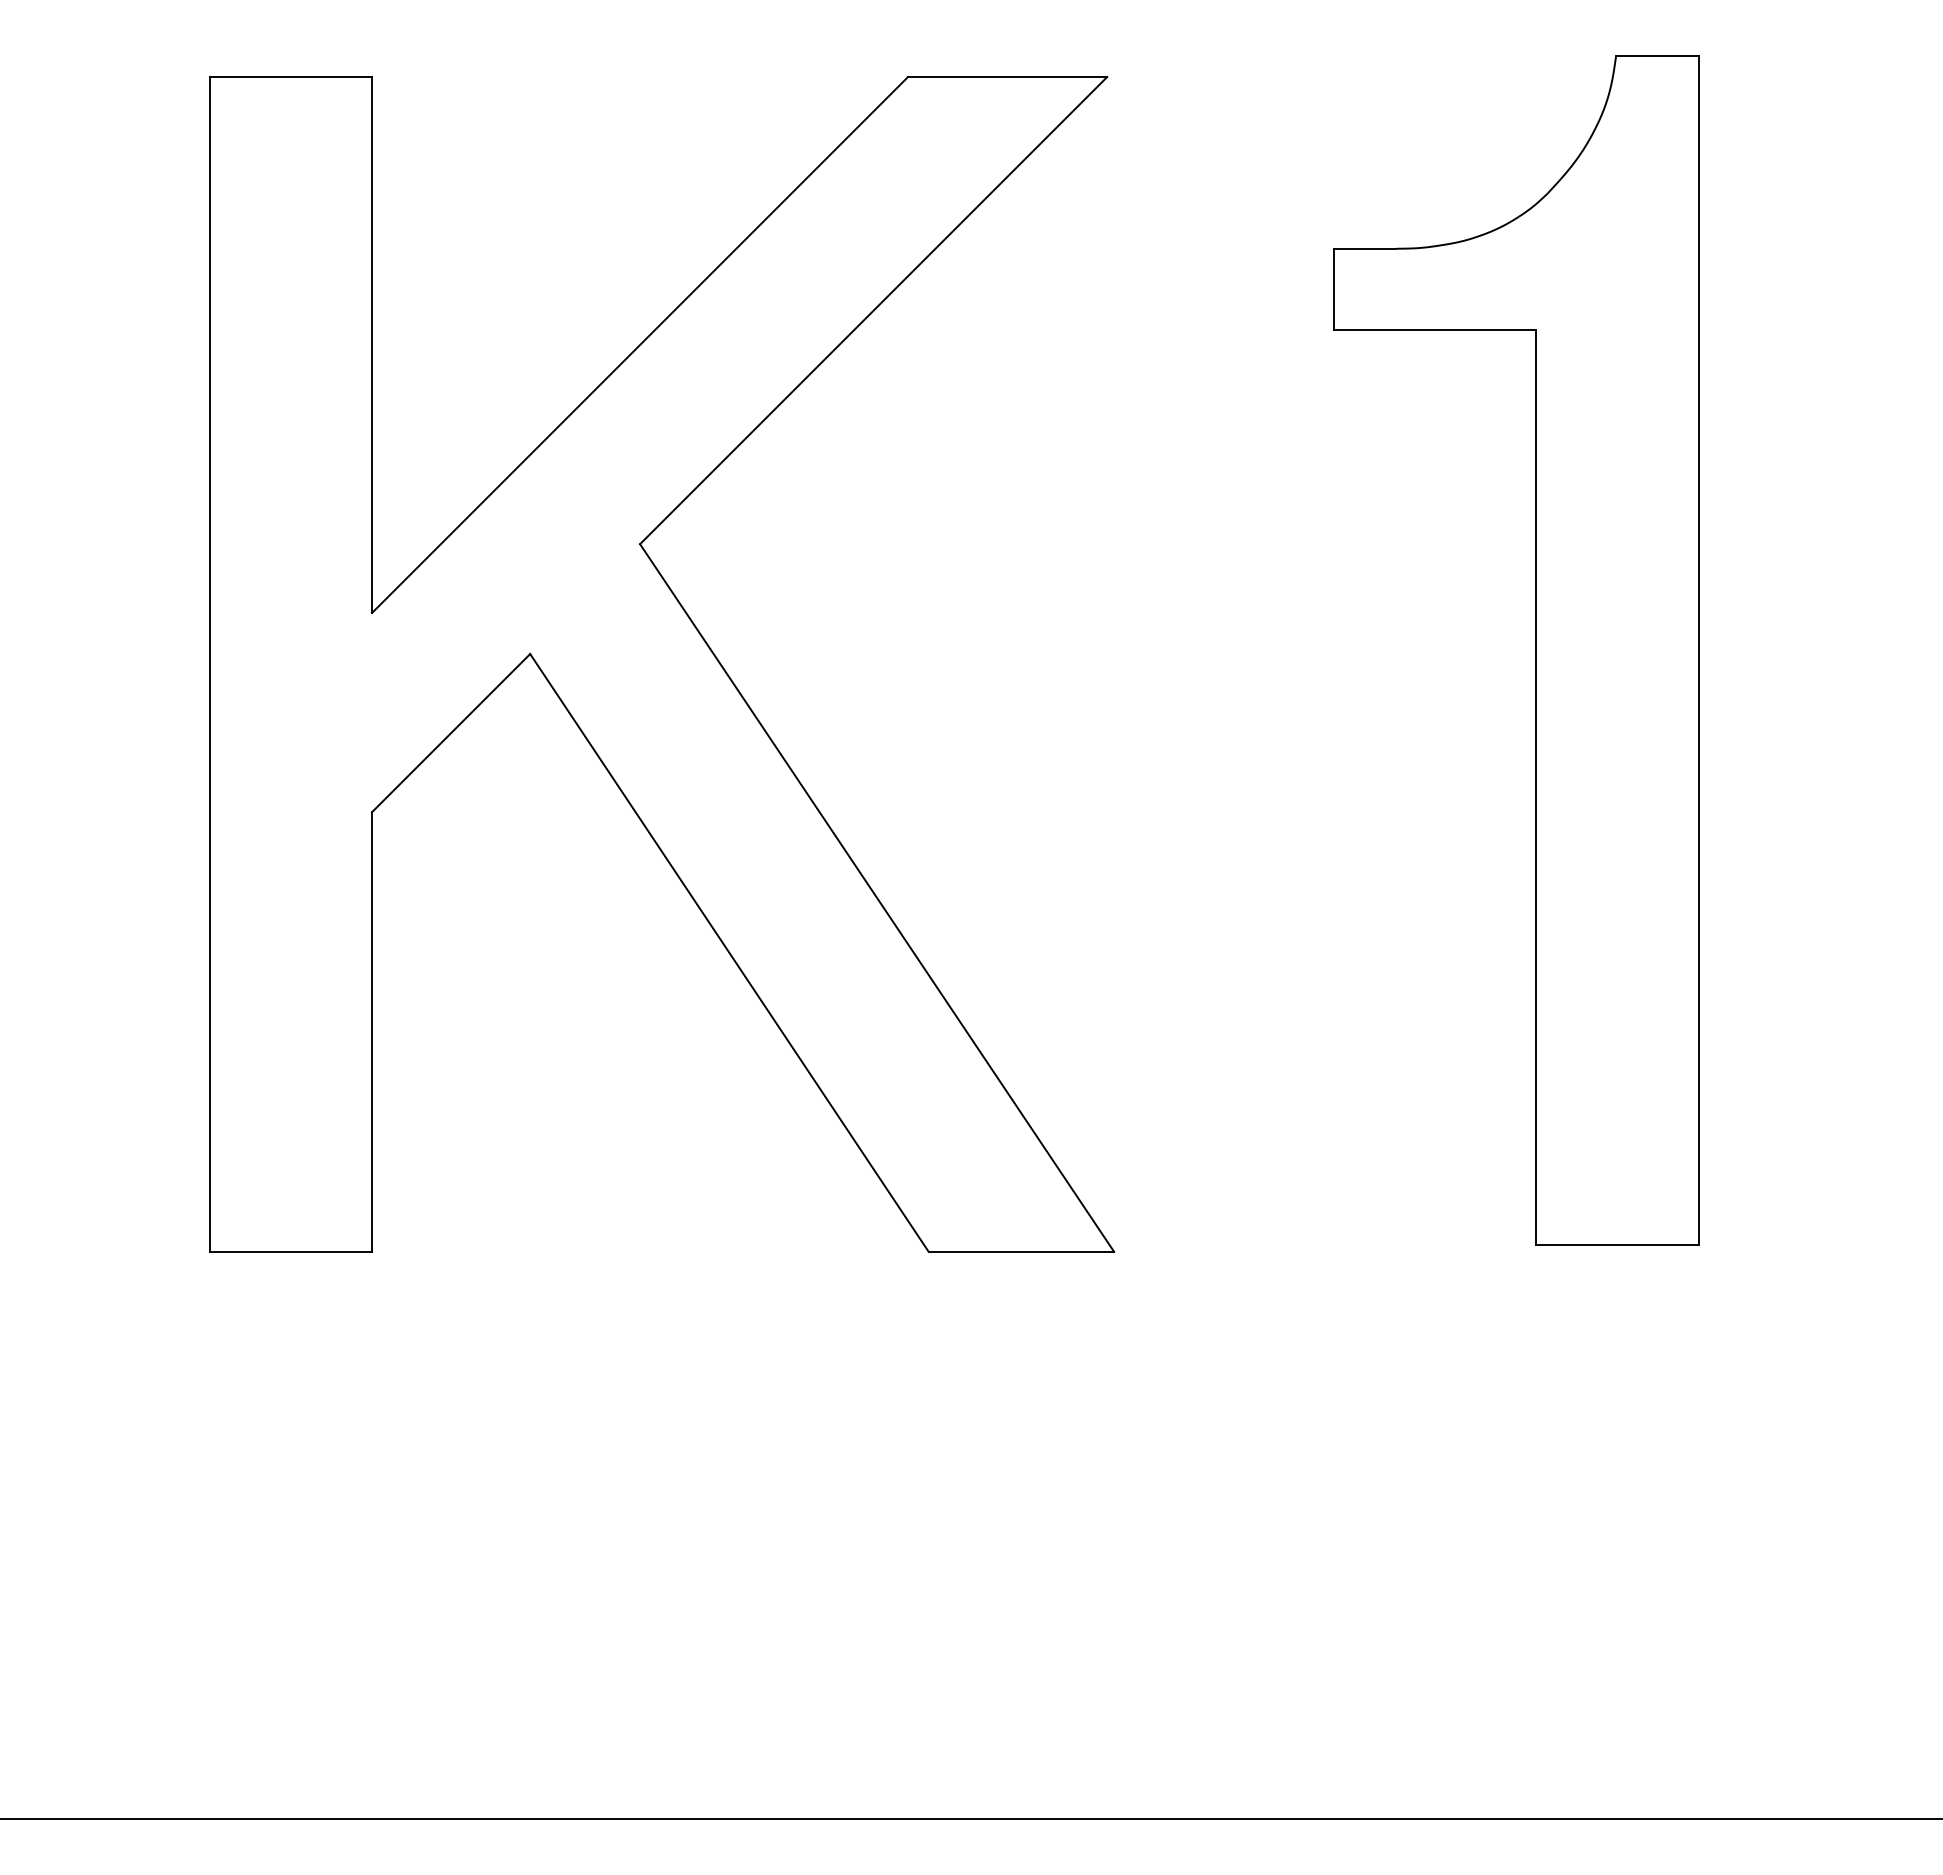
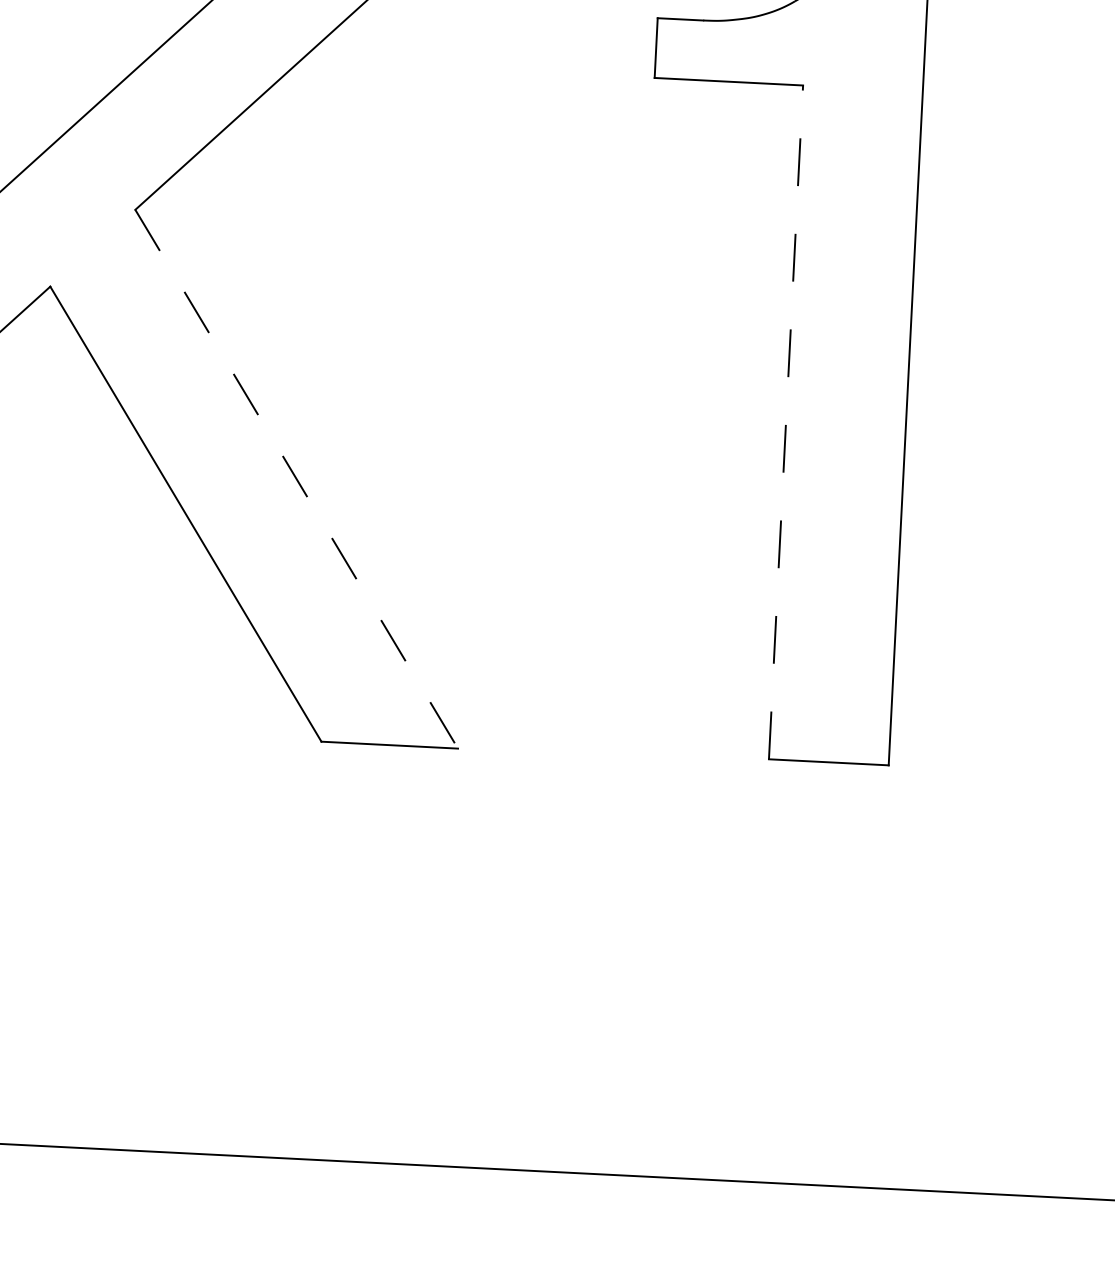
line: (1535, 786) -> (785, 421), solid -> dashed
line: (877, 897) -> (297, 478), solid -> dashed

